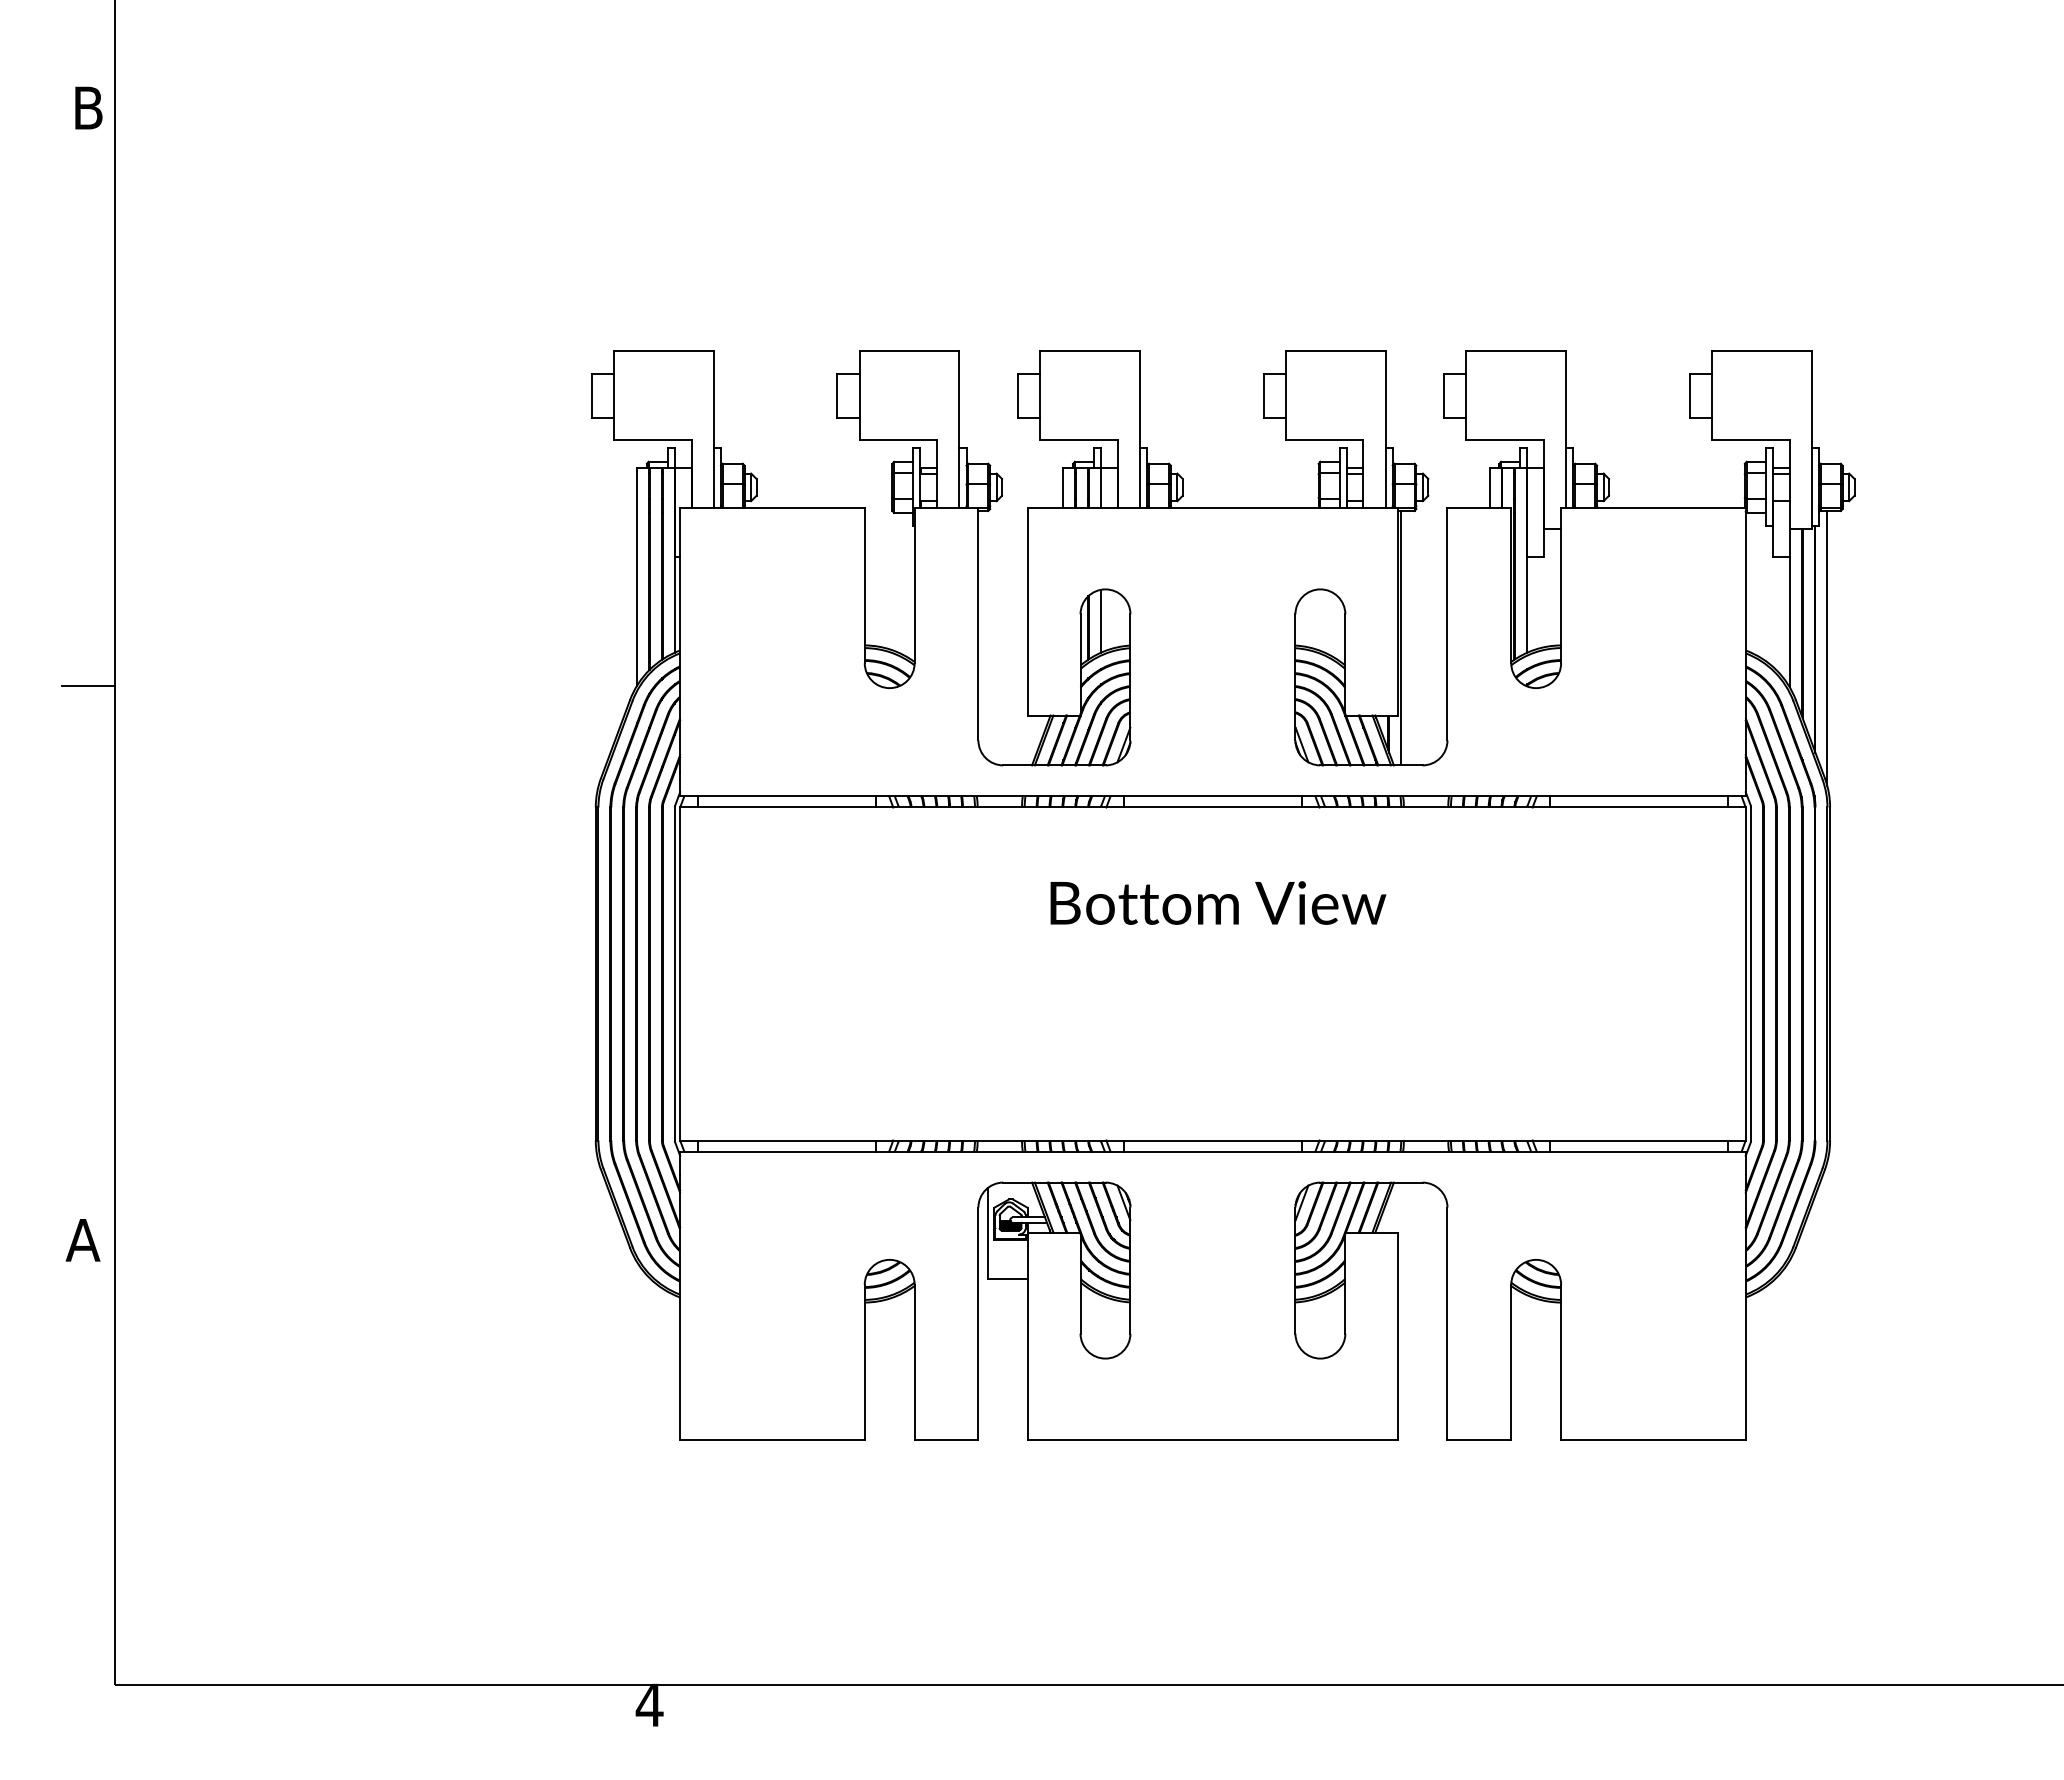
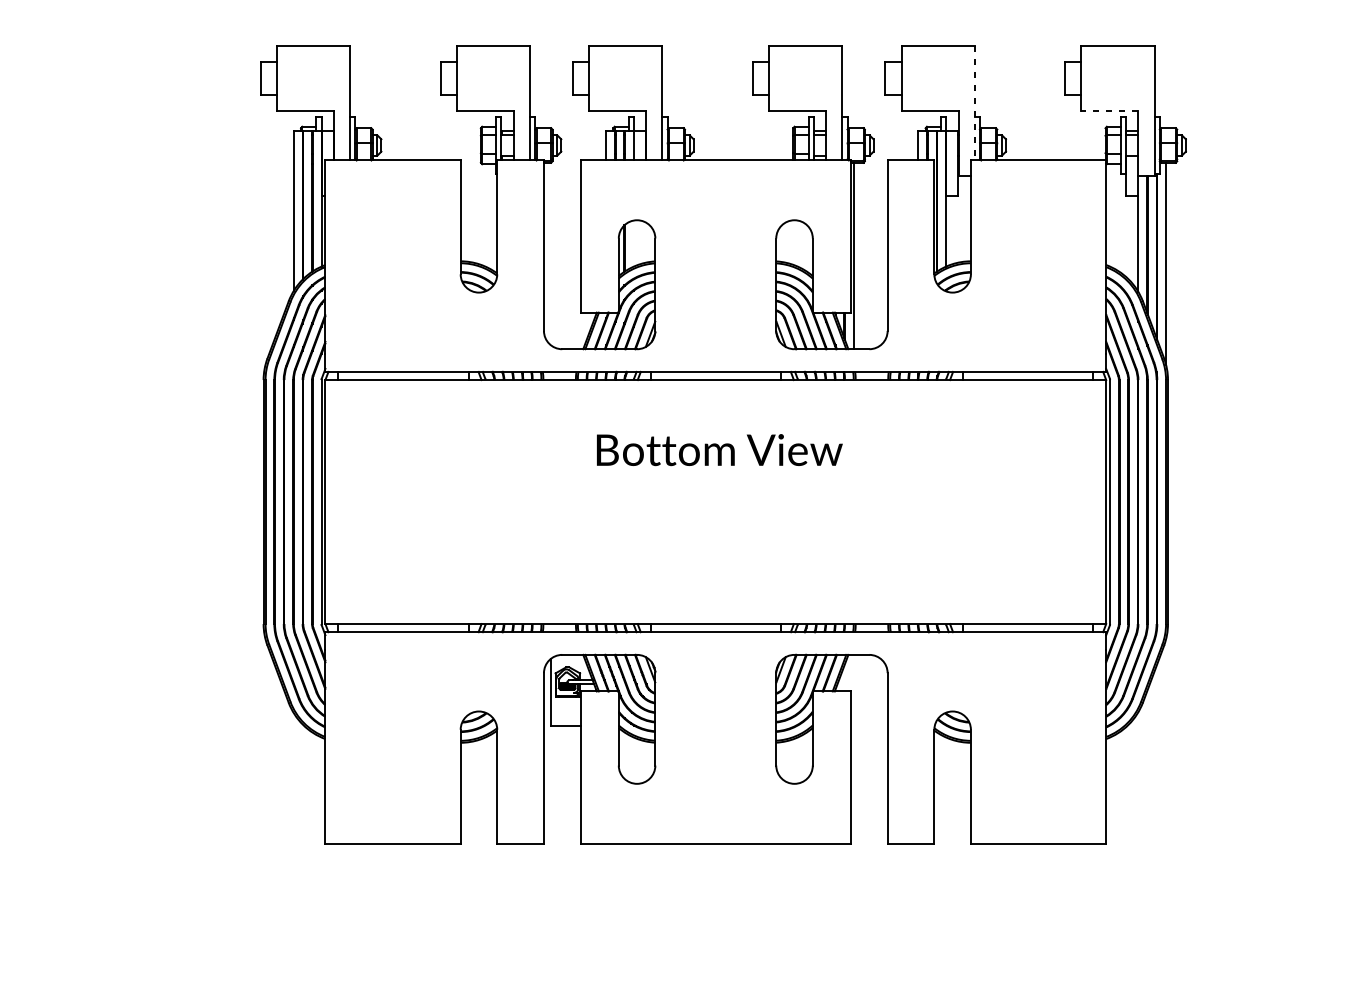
line: (1566, 430) -> (974, 103), solid -> dashed
line: (1750, 440) -> (1109, 111), solid -> dashed
line: (1101, 620) -> (634, 243), removed

